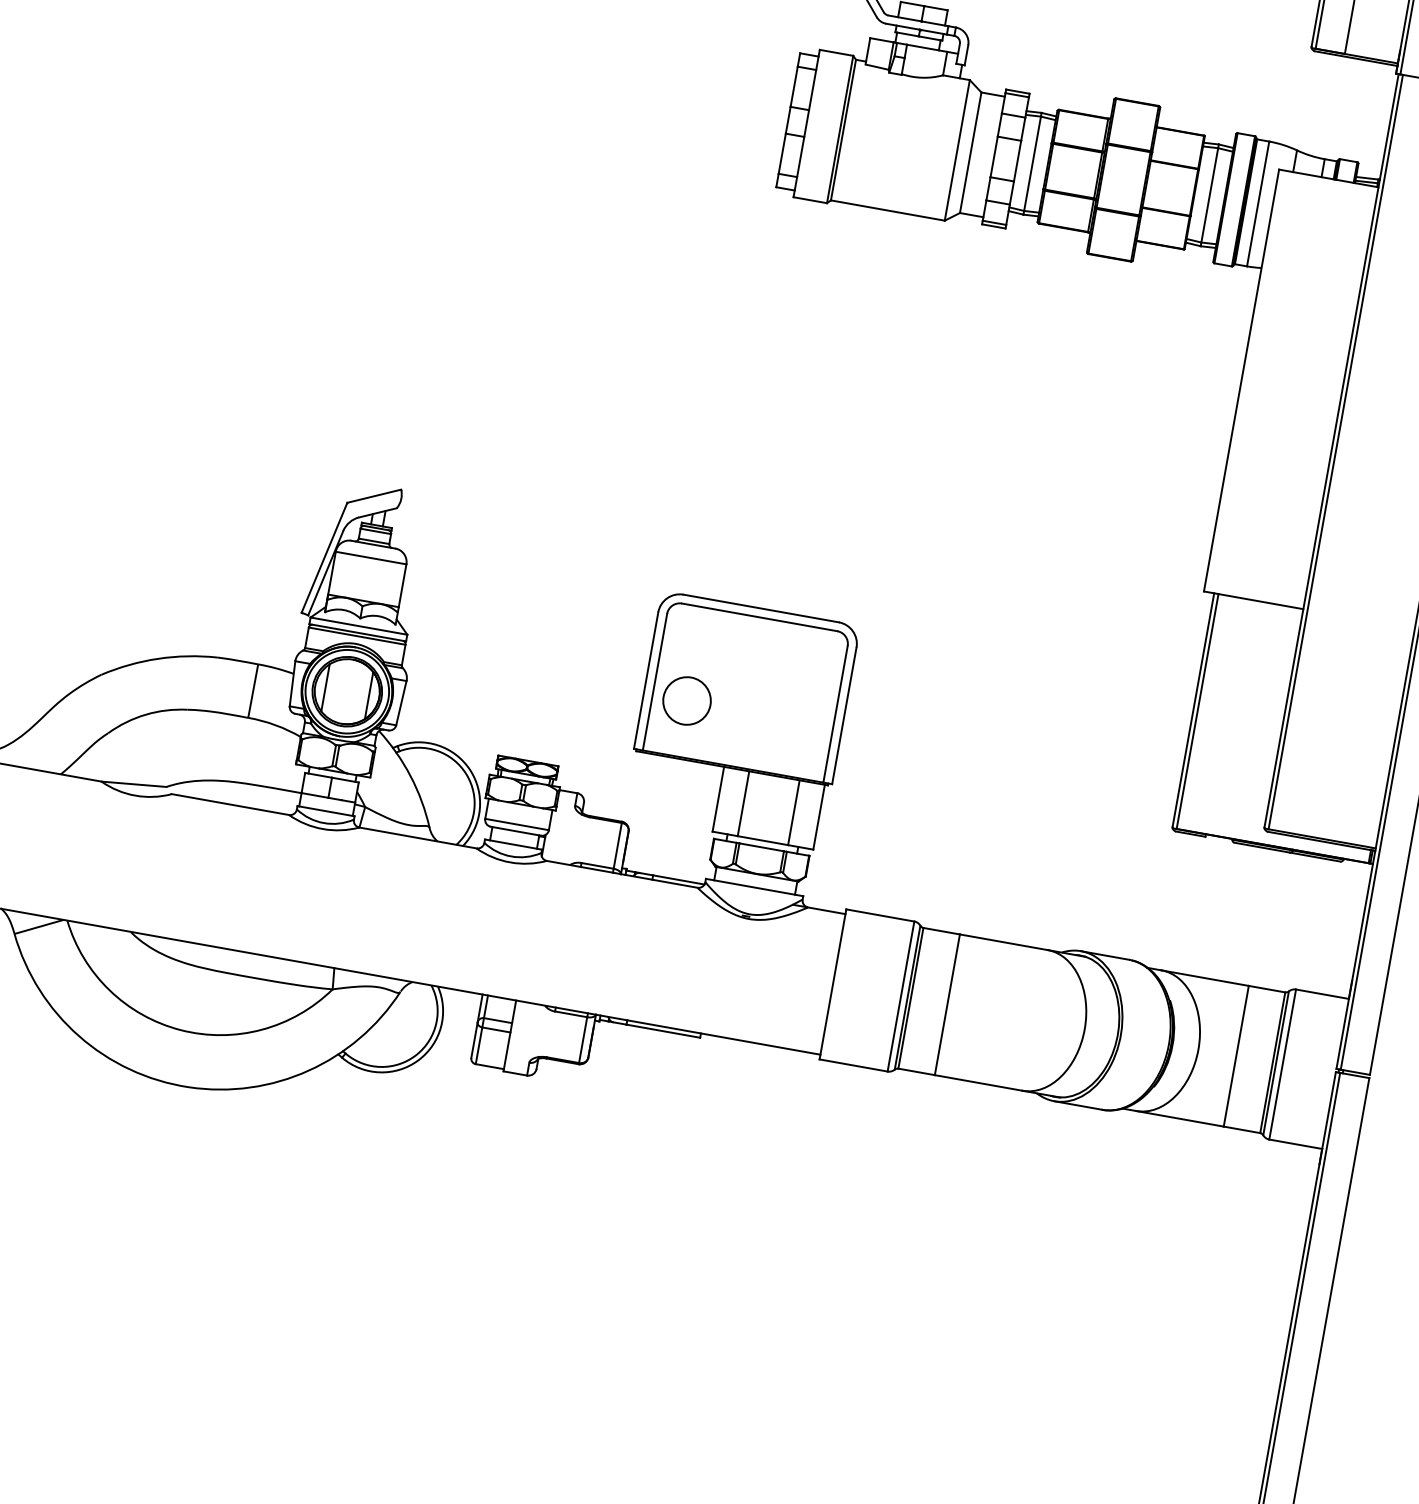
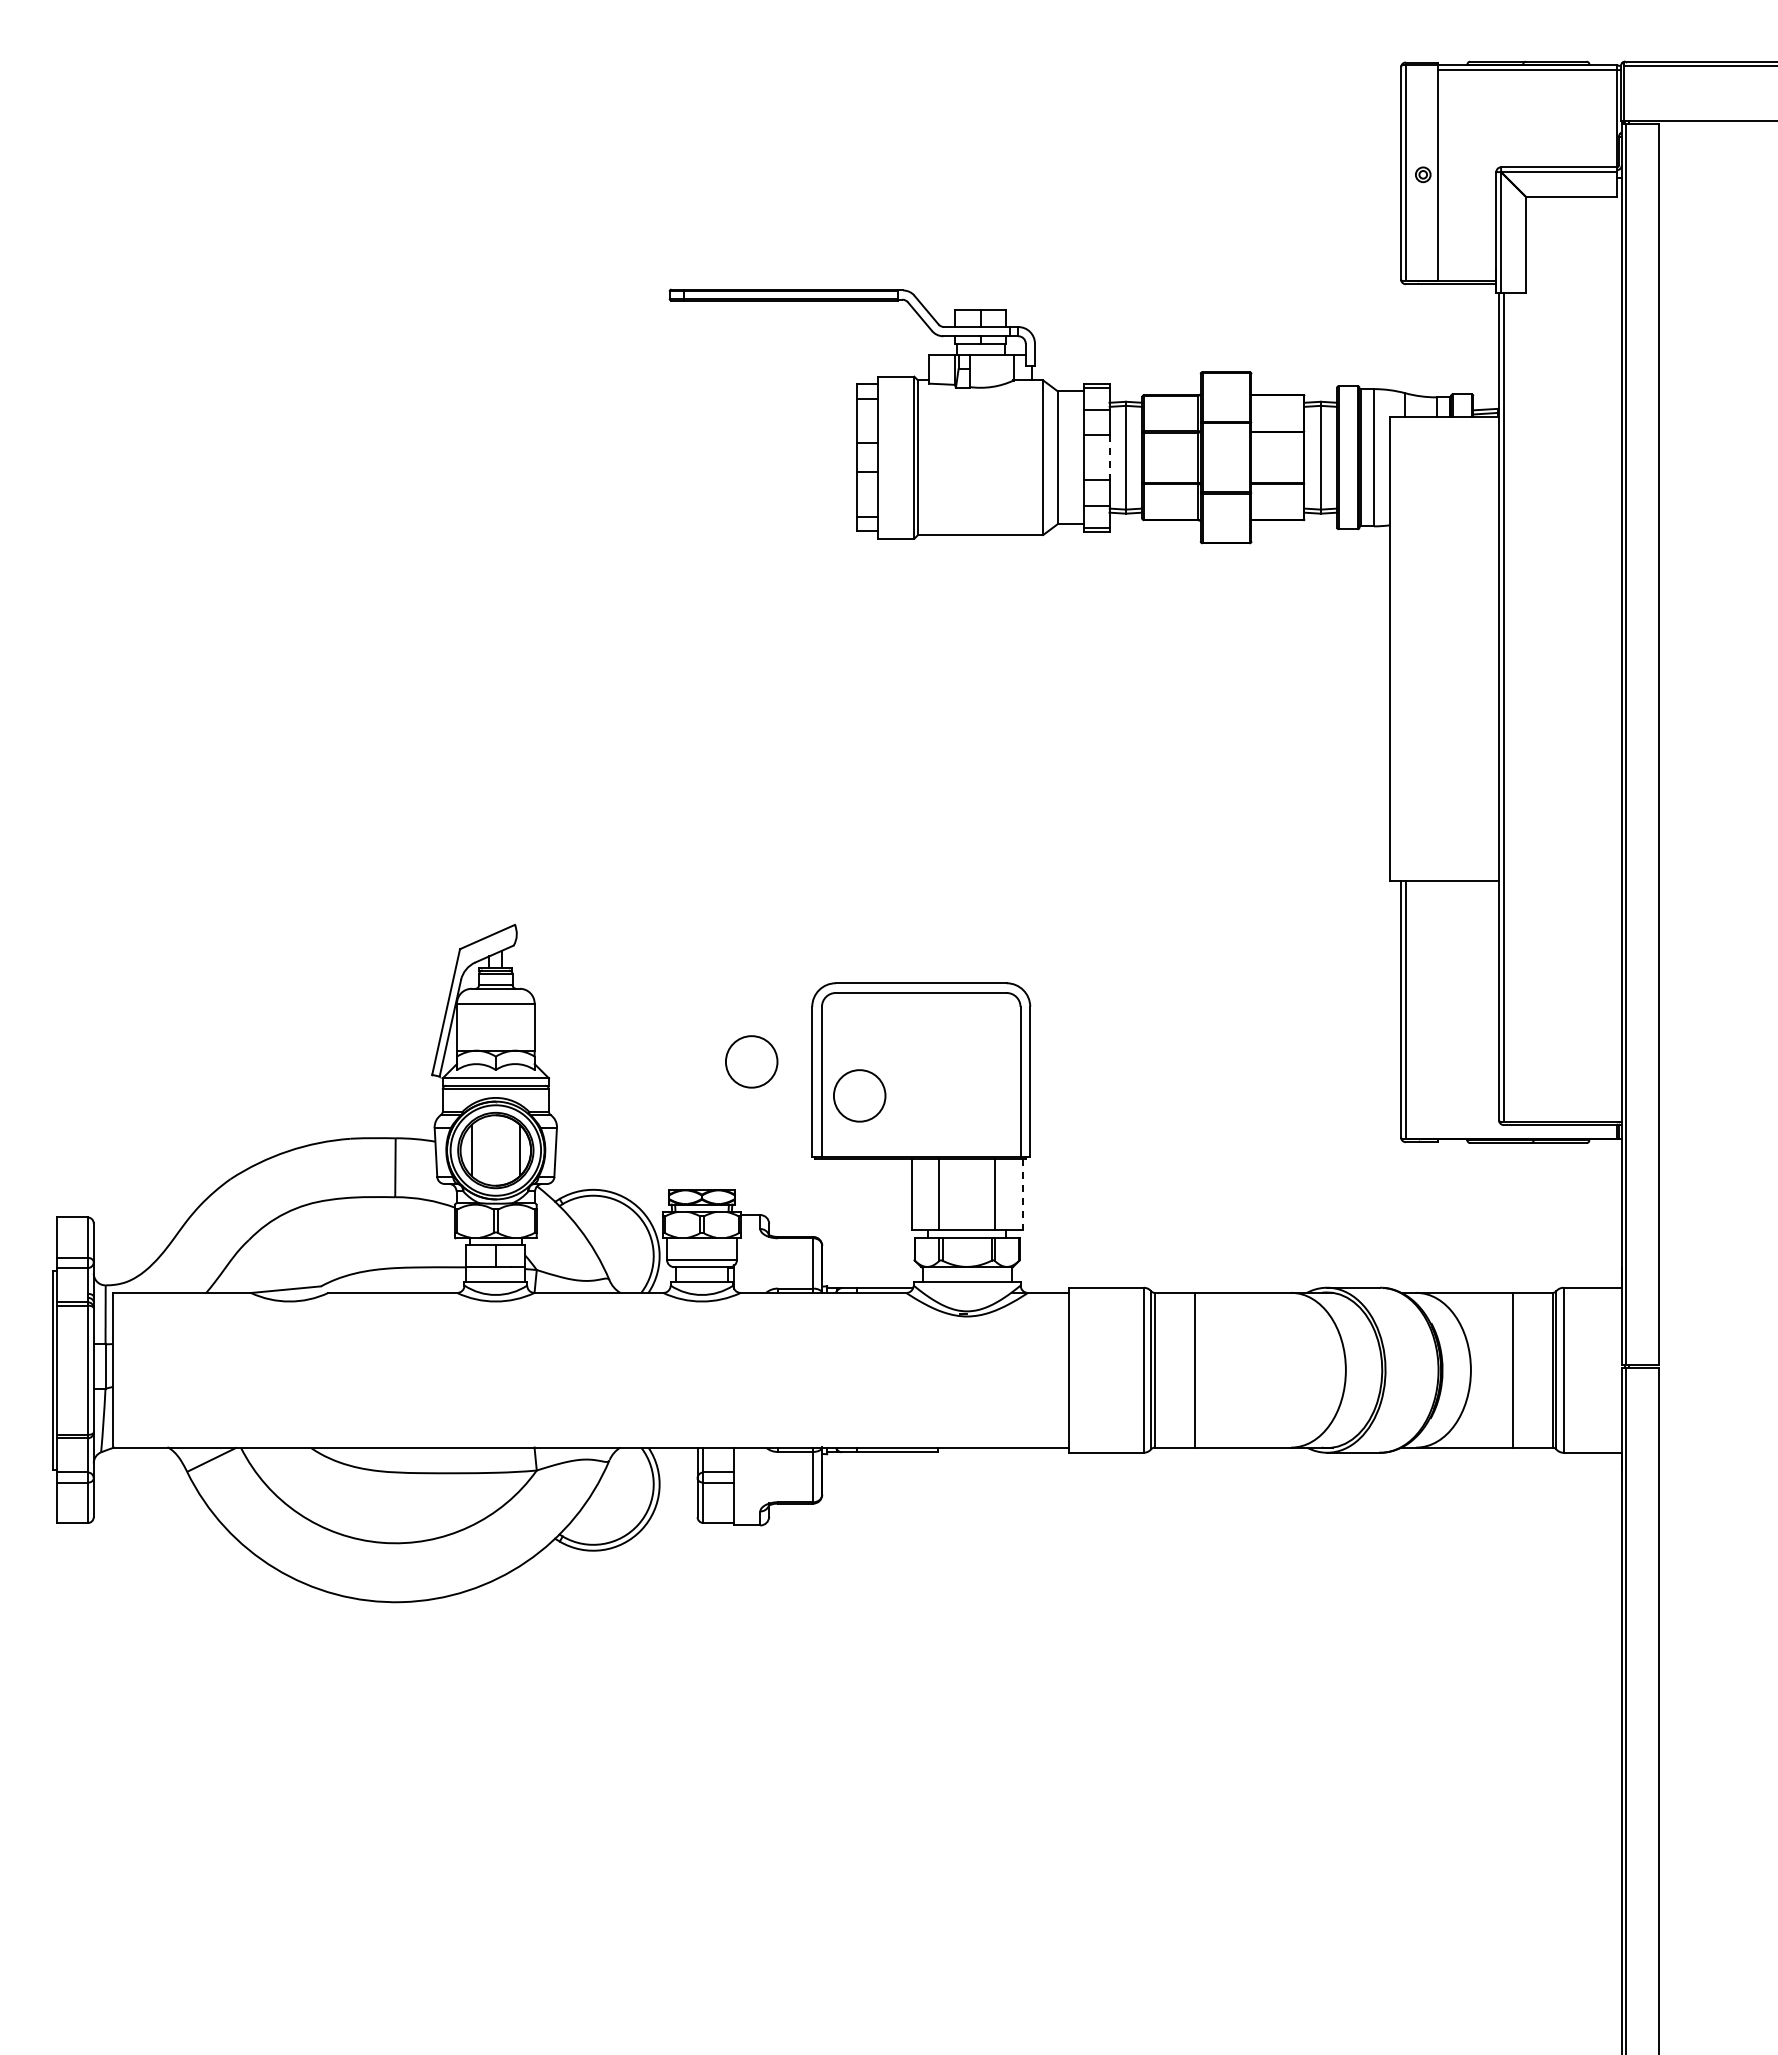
line: (1017, 161) -> (1109, 458), solid -> dashed
circle: (594, 652) -> (751, 1061), added
line: (819, 817) -> (1022, 1194), solid -> dashed

